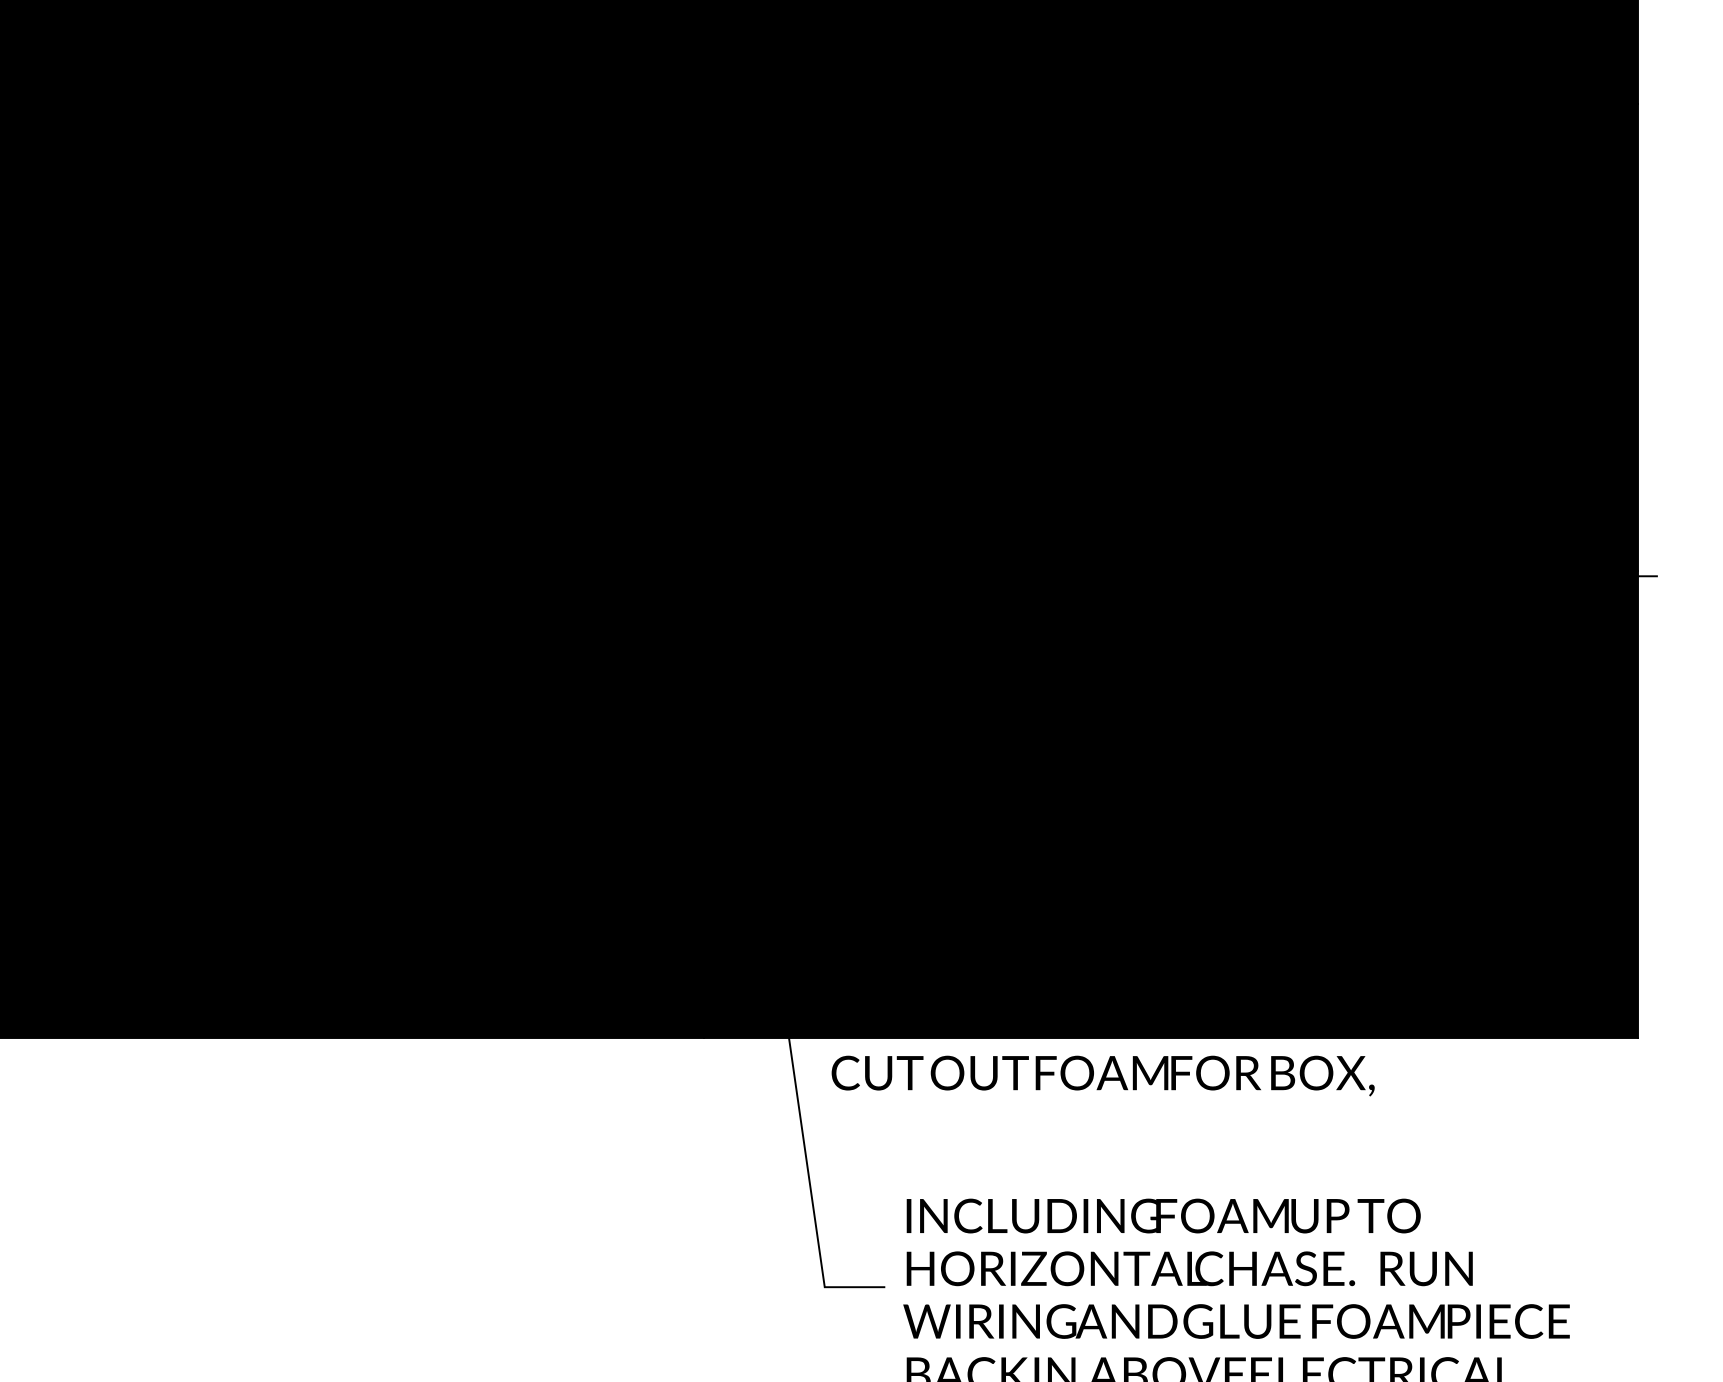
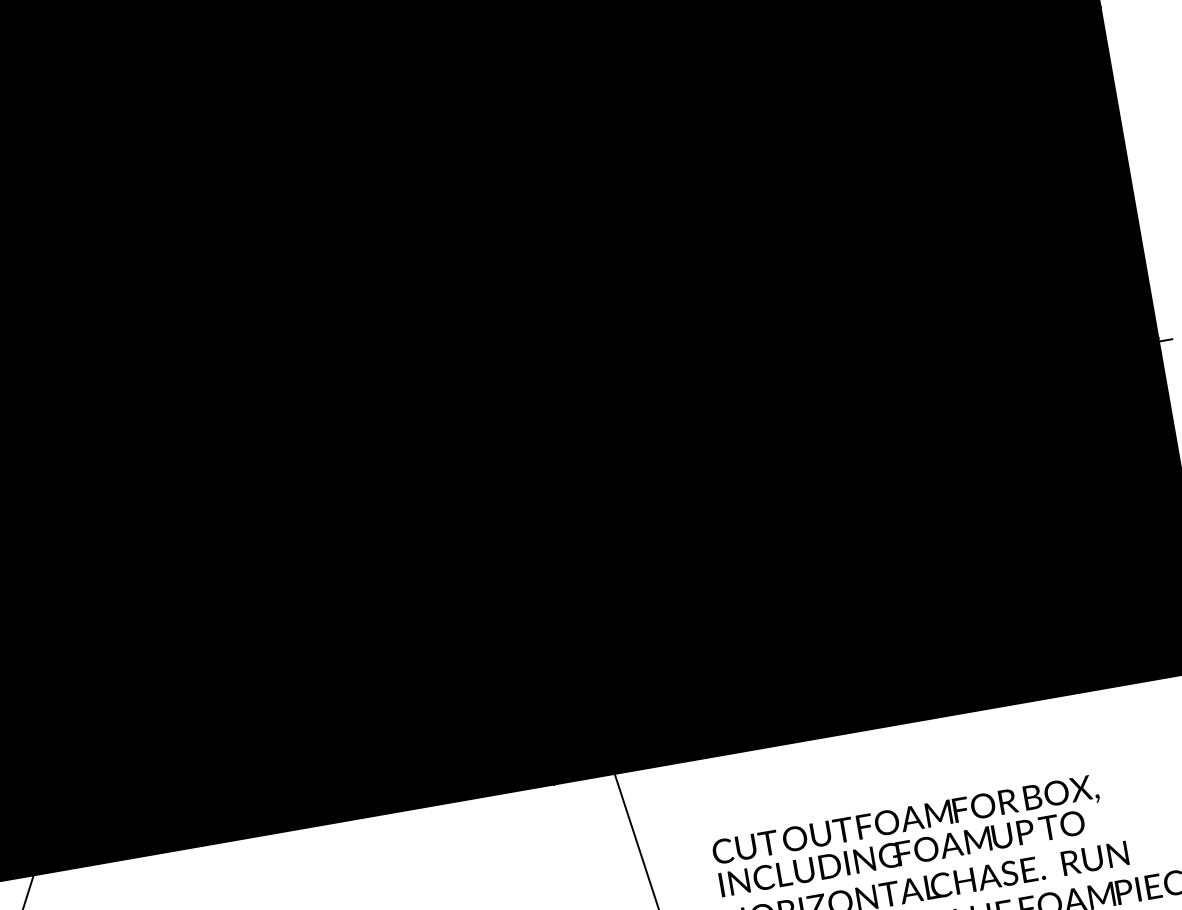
text: (1102, 1075) -> (905, 821), moved

